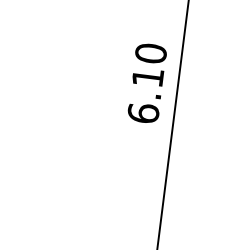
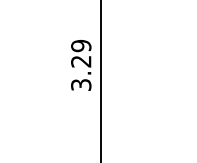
text: (147, 83) -> (81, 65), 6.10 -> 3.29

